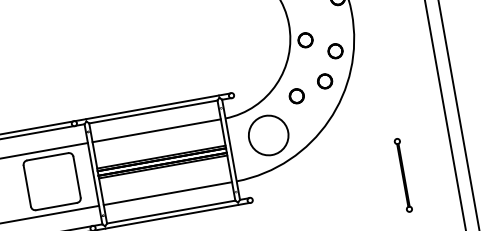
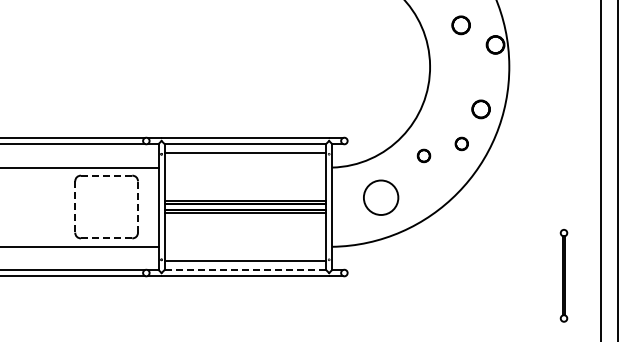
part: (305, 40) -> (446, 89), removed
circle: (324, 81) -> (461, 143), size x0.7
circle: (296, 95) -> (423, 155), size x0.7
line: (156, 130) -> (245, 152), moved
circle: (268, 135) -> (380, 197), size x0.7
line: (47, 156) -> (106, 175), solid -> dashed
part: (402, 175) -> (563, 275), moved
line: (76, 177) -> (137, 207), solid -> dashed
line: (27, 186) -> (75, 207), solid -> dashed
line: (167, 193) -> (245, 260), moved
line: (56, 206) -> (106, 238), solid -> dashed
line: (171, 212) -> (245, 270), solid -> dashed

